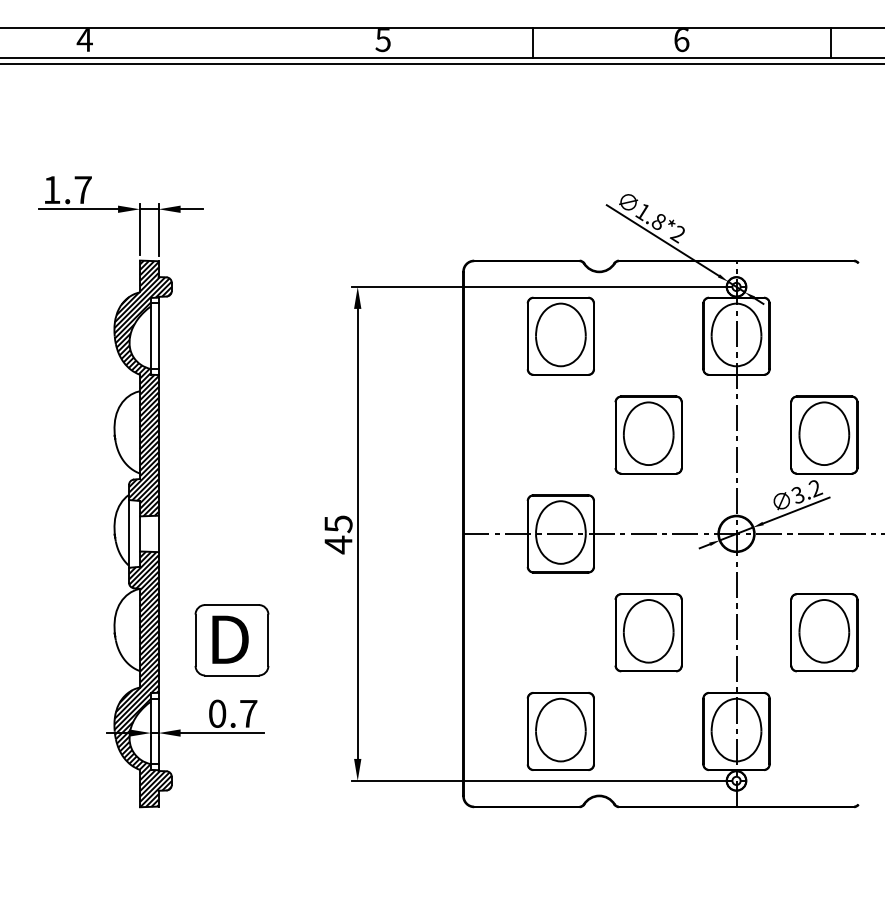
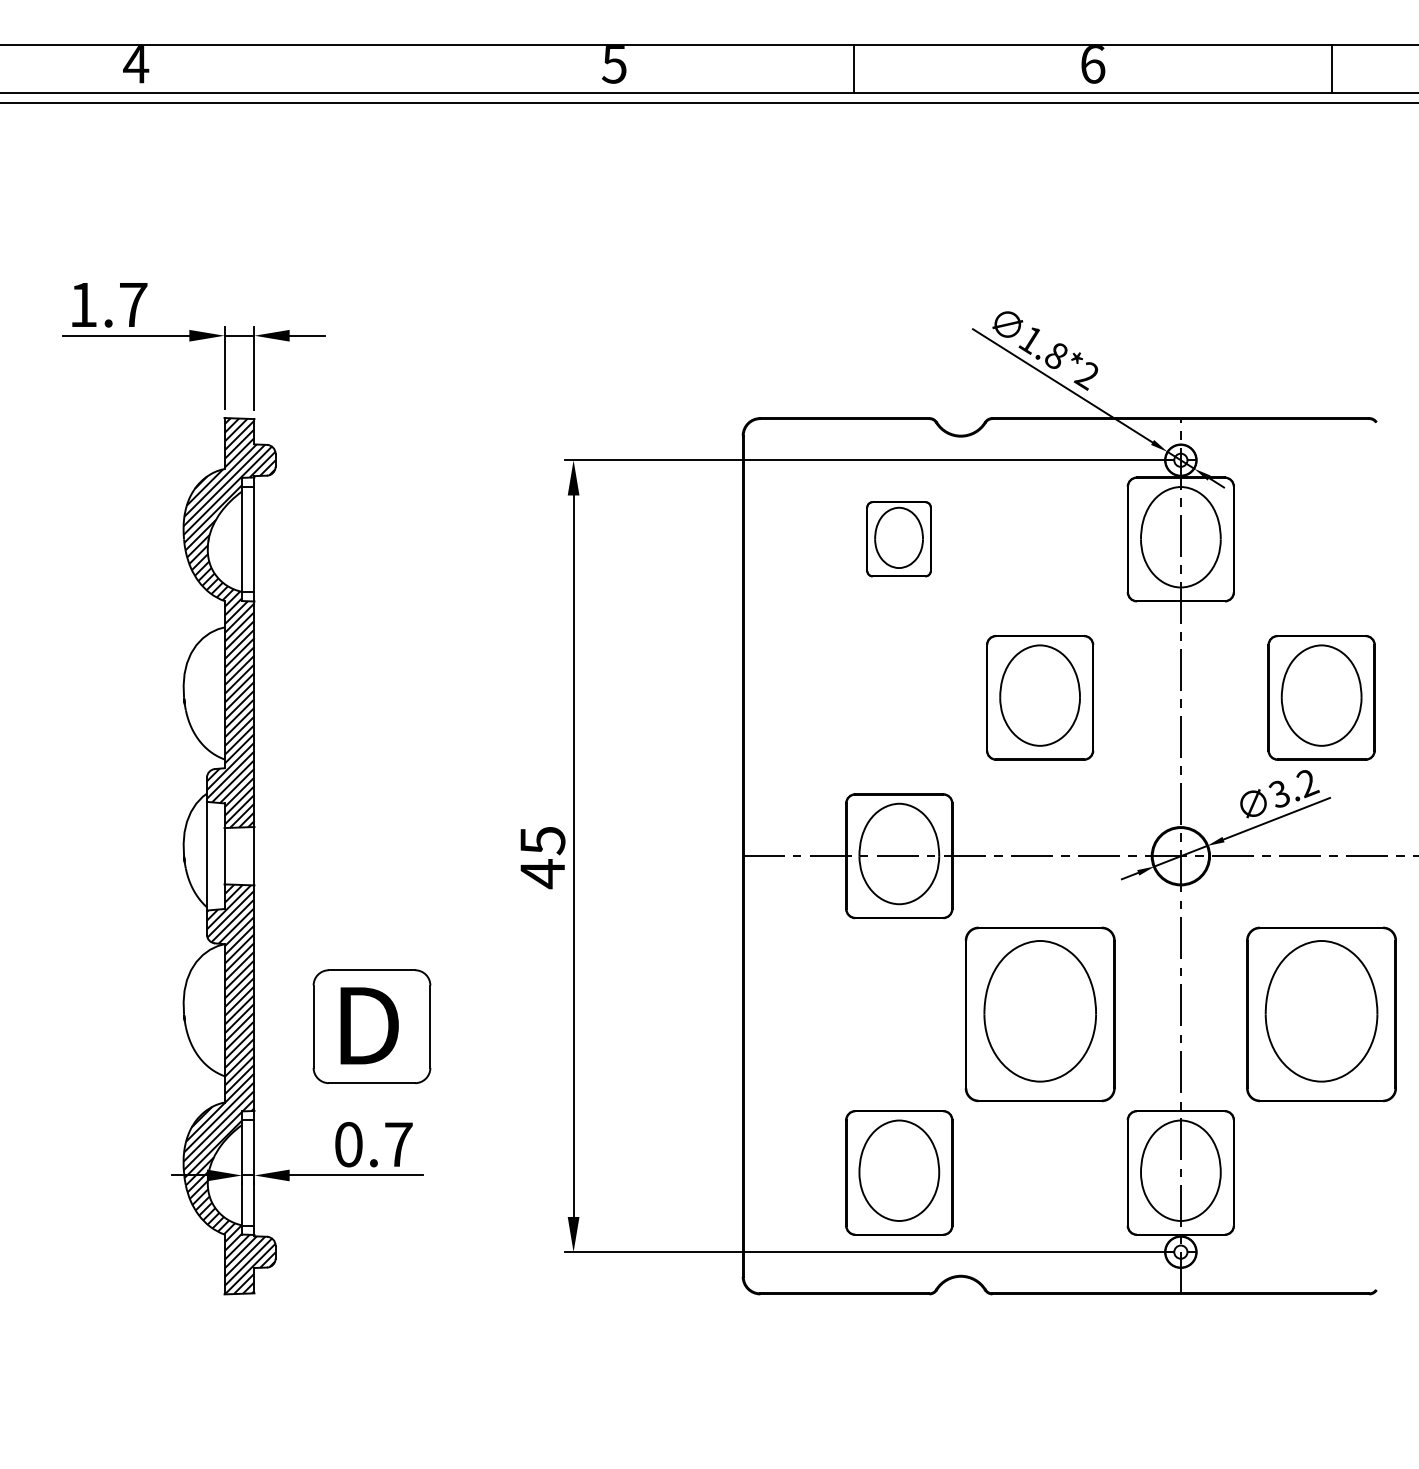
part: (560, 335) -> (898, 538), size x0.6
part: (648, 632) -> (1039, 1014), size x1.4
part: (824, 632) -> (1321, 1014), size x1.4

